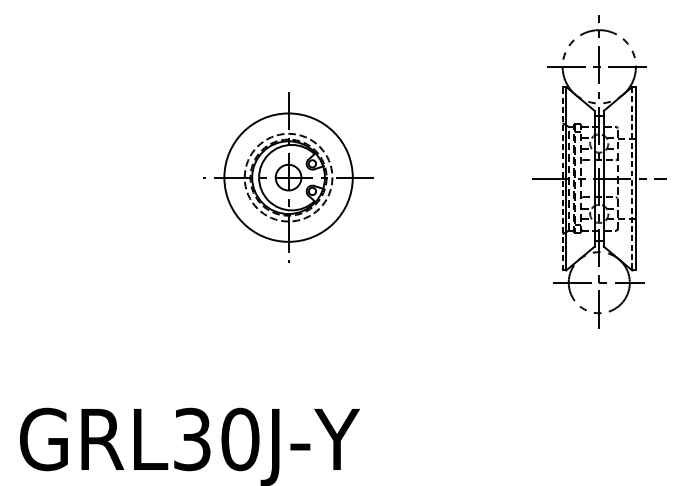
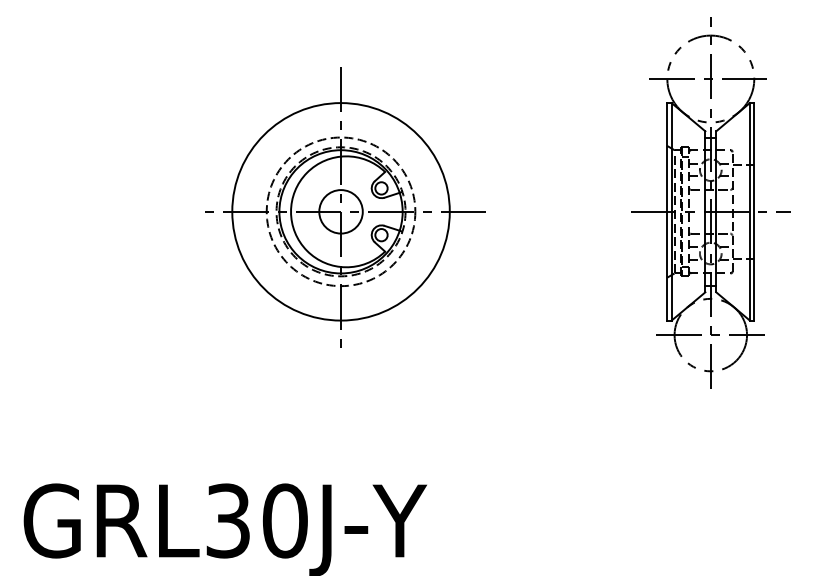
part: (291, 175) -> (345, 207), size x1.43
line: (562, 178) -> (667, 211), dashed -> solid
line: (631, 178) -> (749, 211), dashed -> solid

